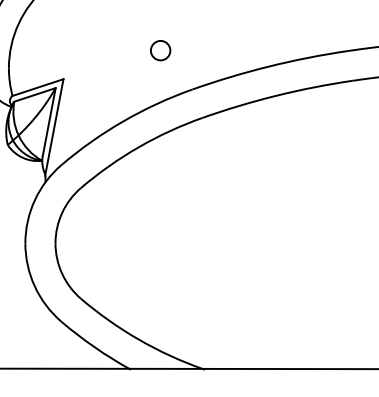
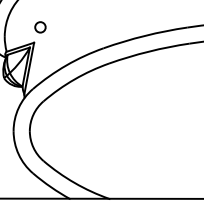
circle: (160, 50) -> (40, 27), moved

